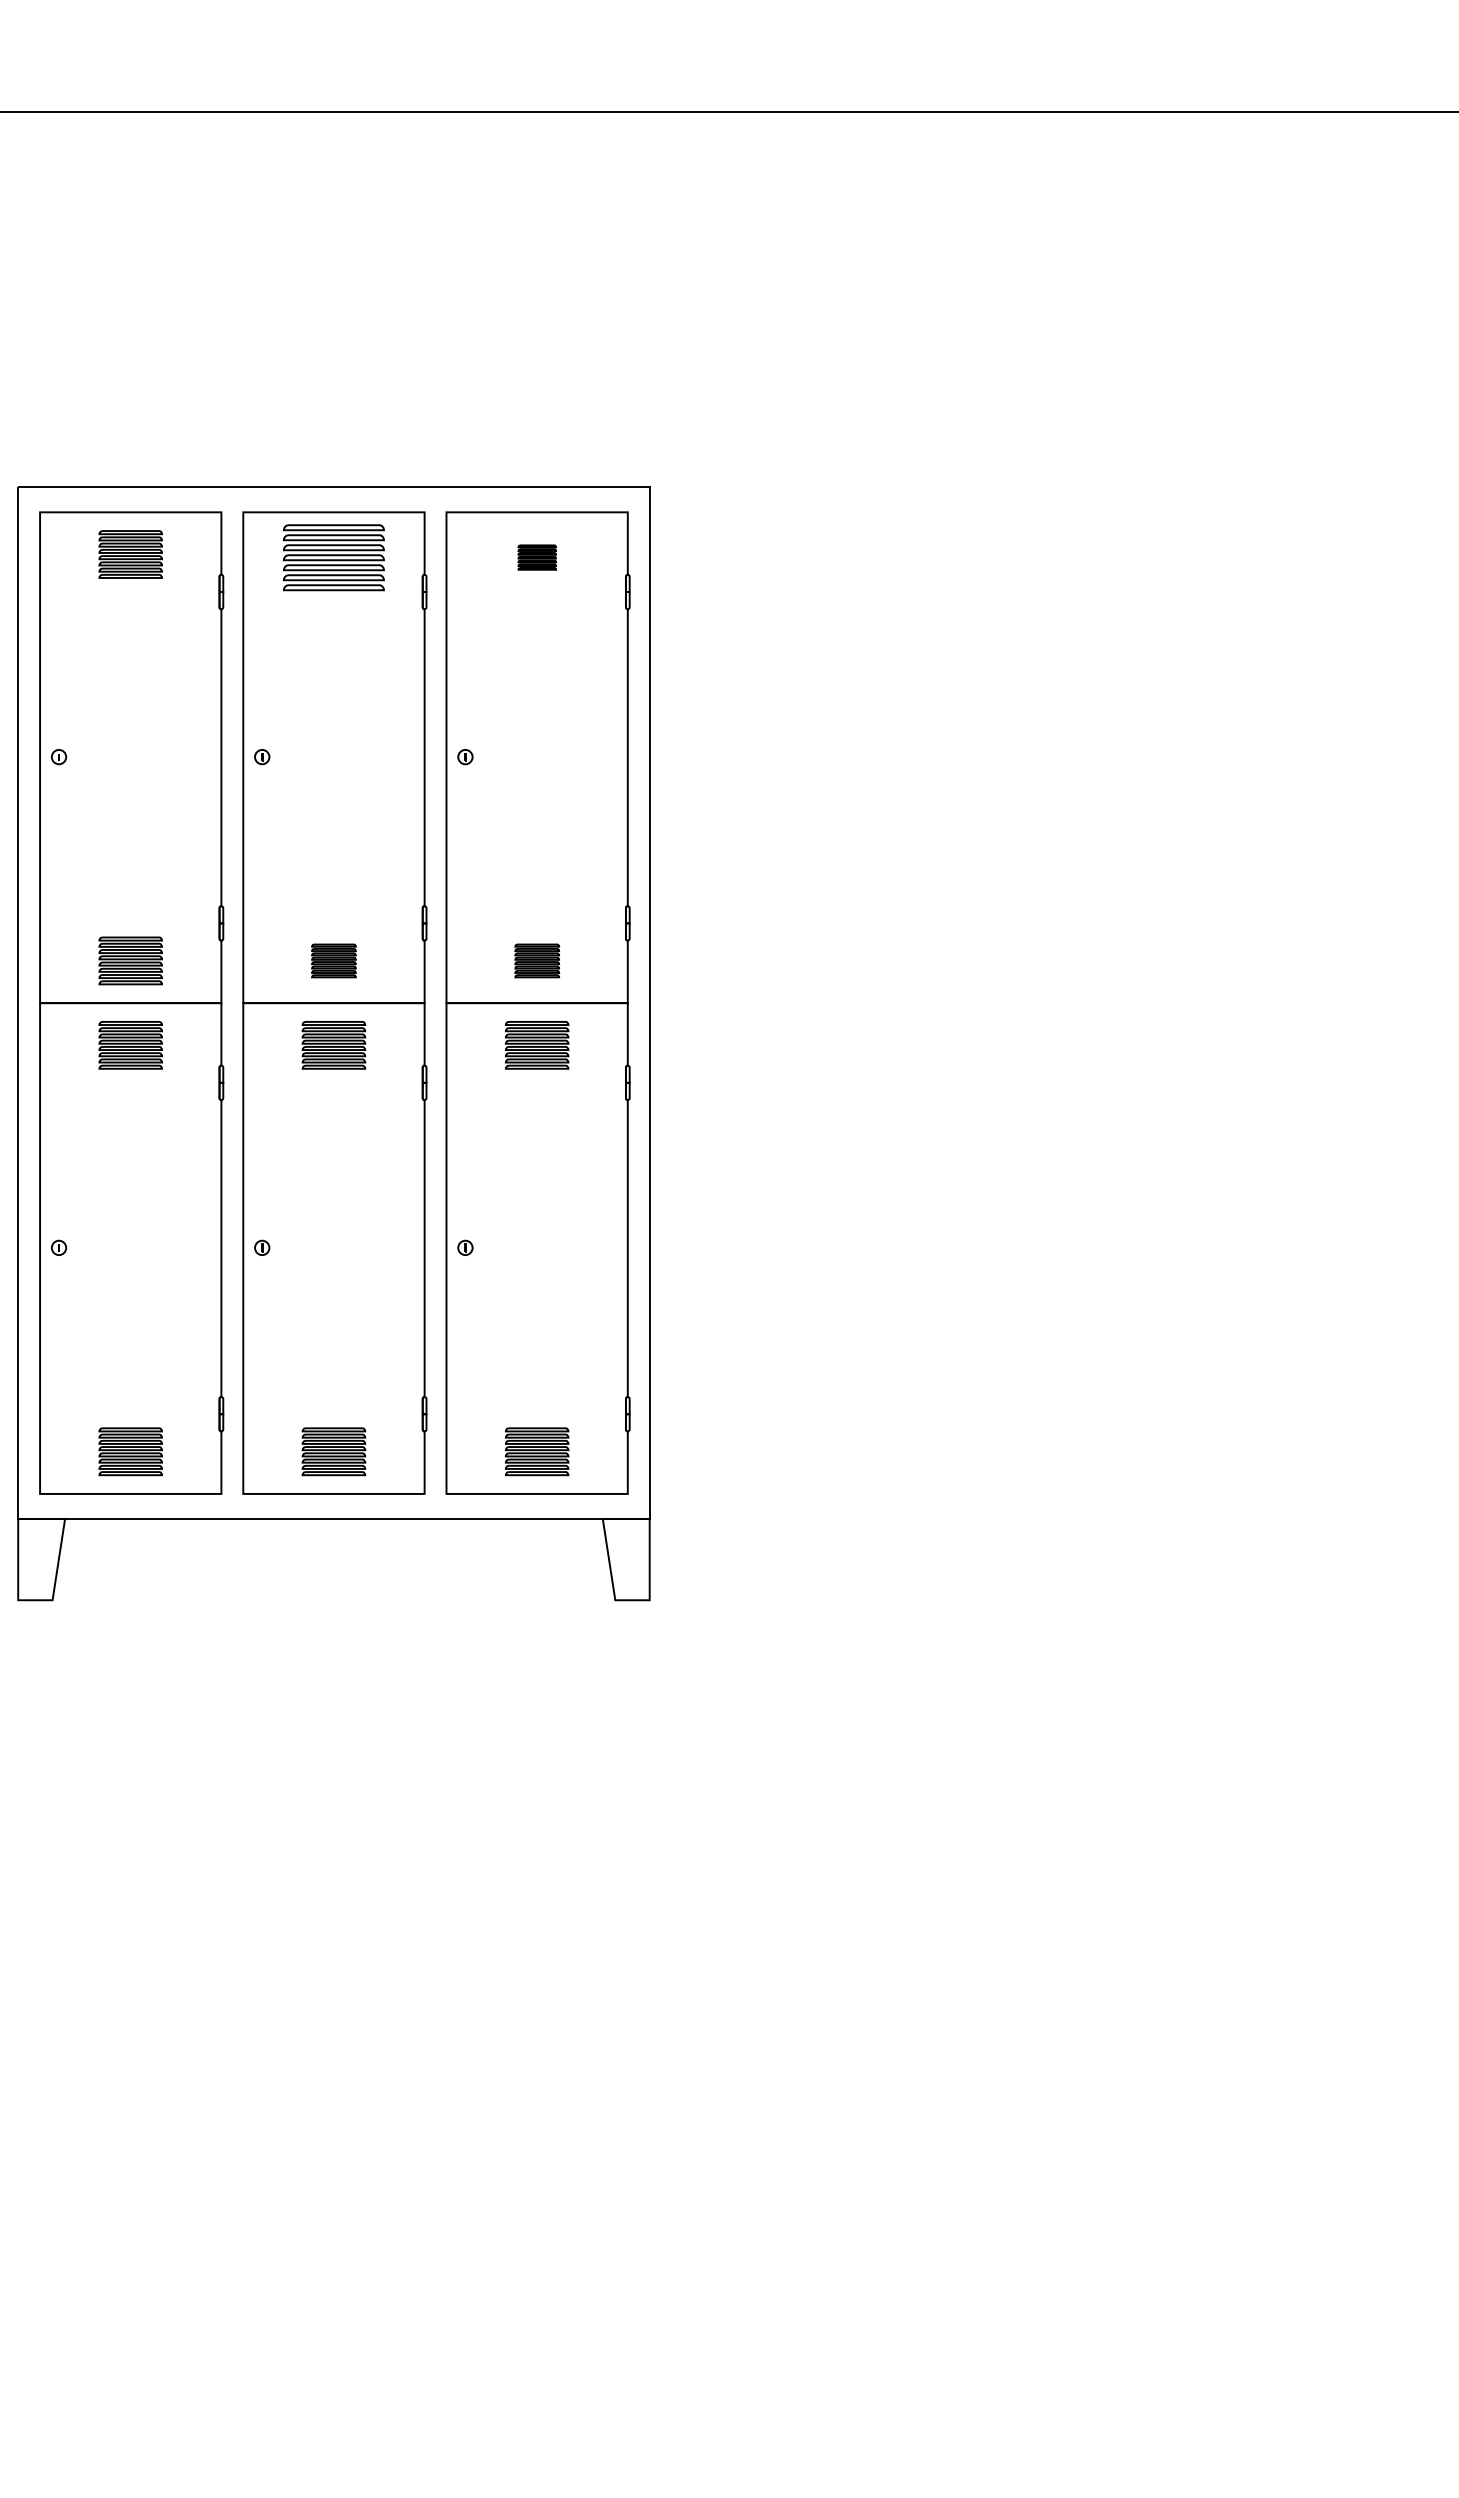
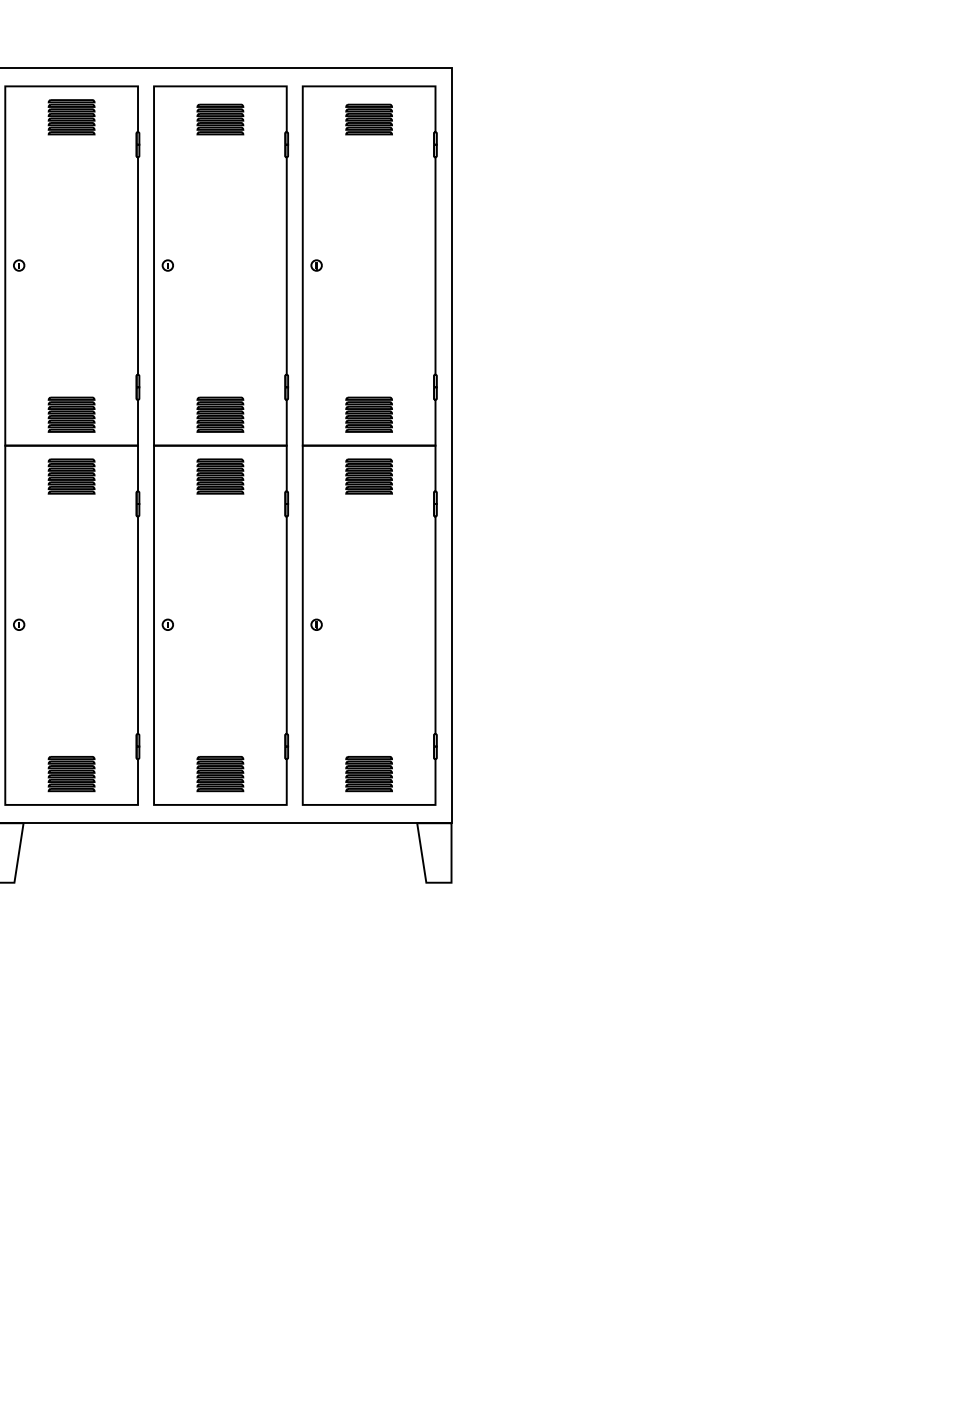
part: (333, 557) -> (220, 119), size x0.62
part: (537, 557) -> (369, 119), size x1.67
part: (333, 960) -> (220, 414), size x1.43
part: (537, 960) -> (369, 414), size x1.43

